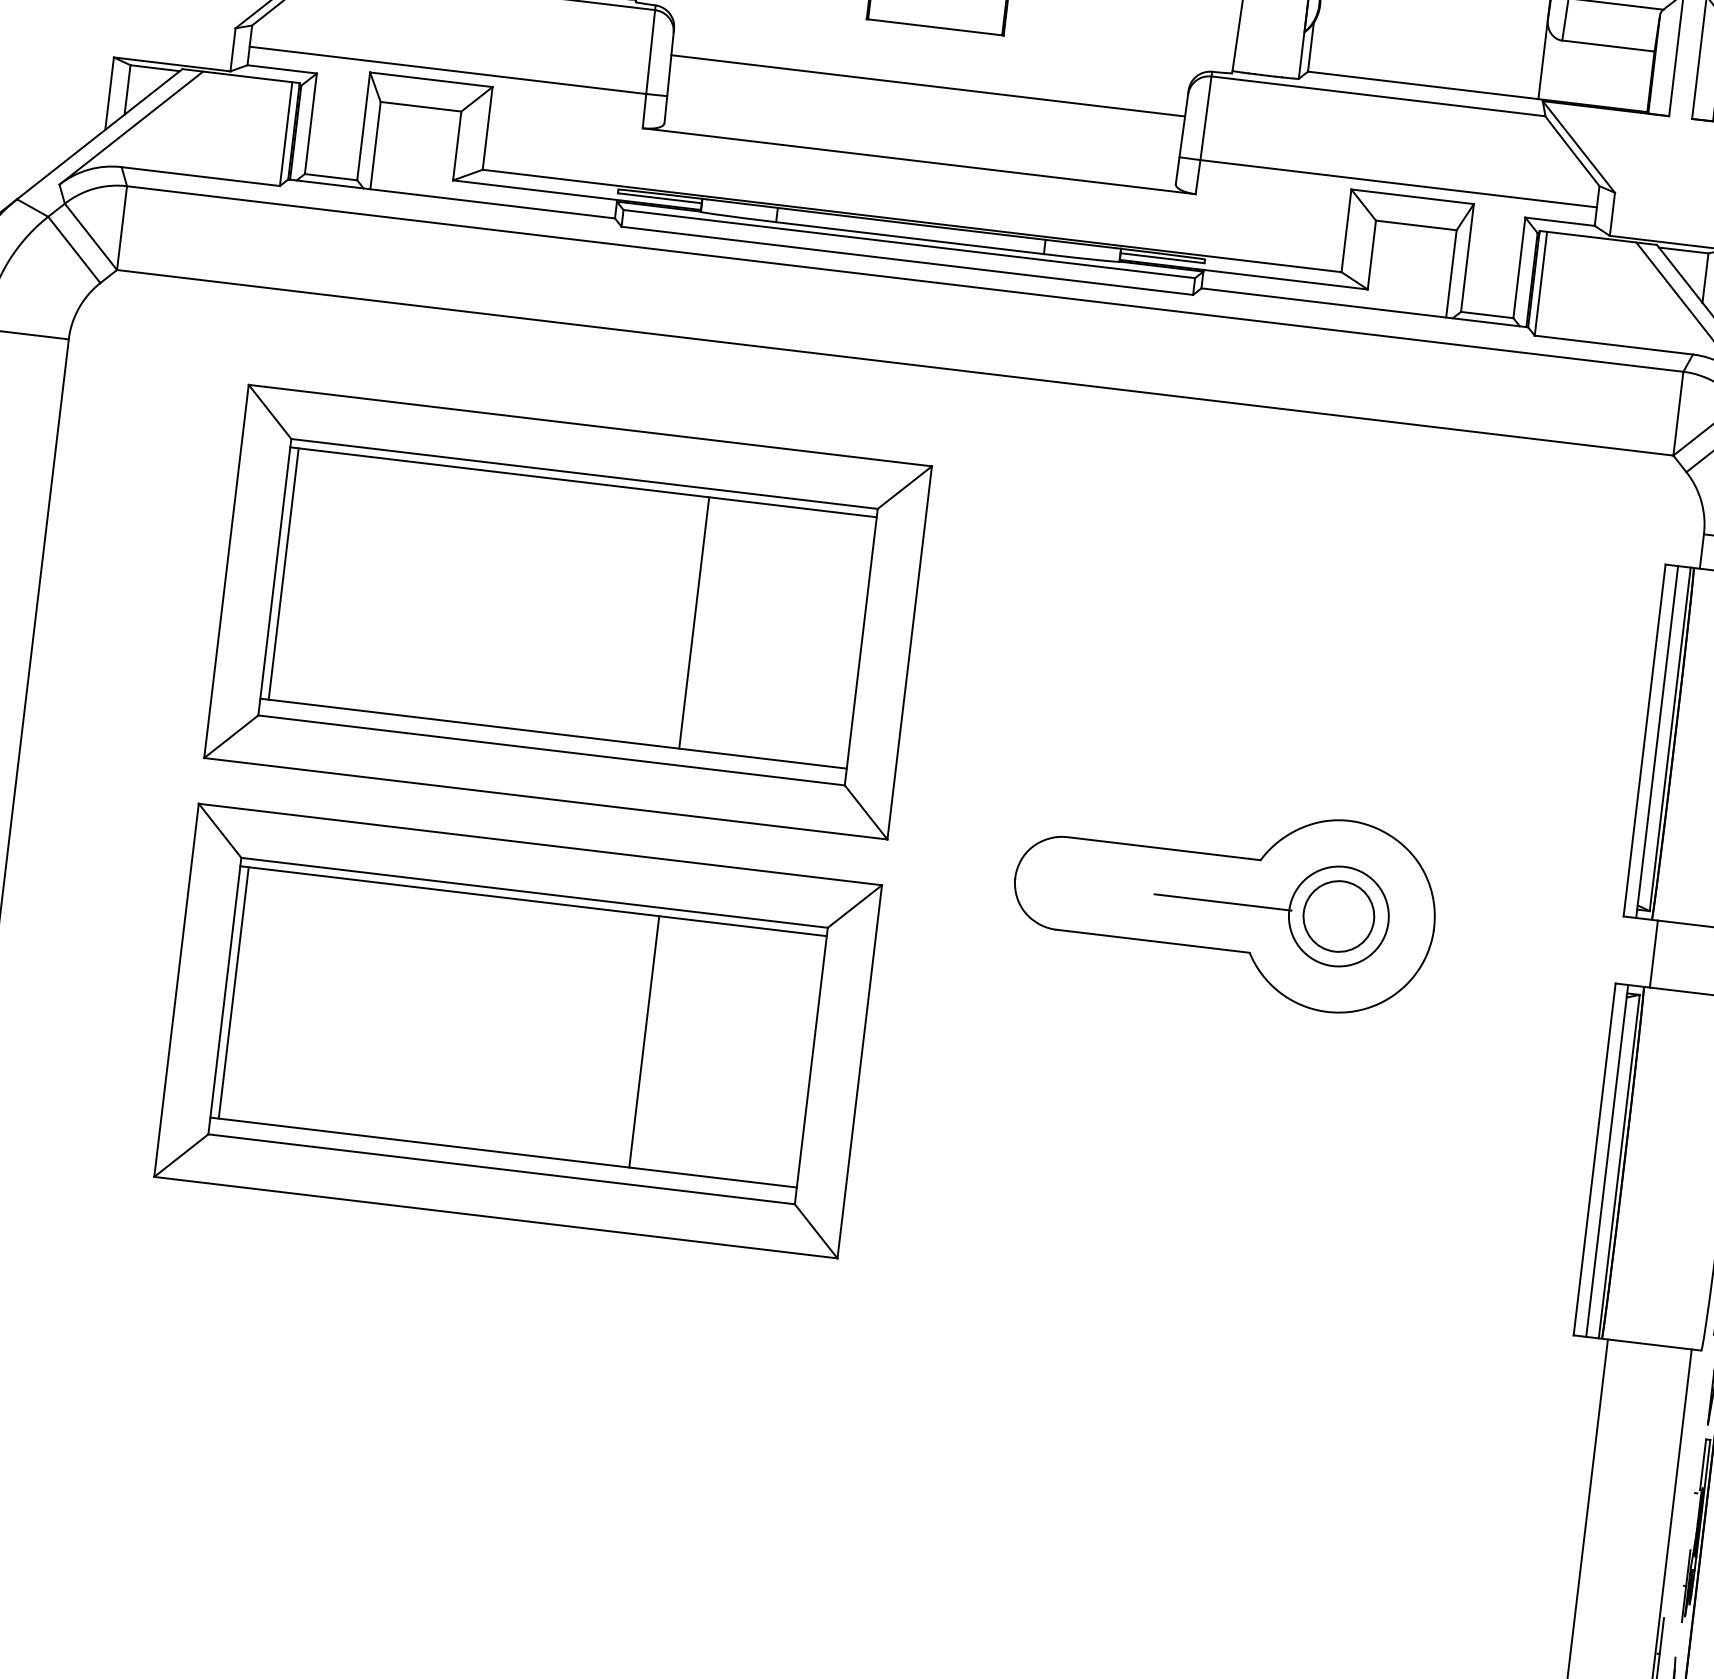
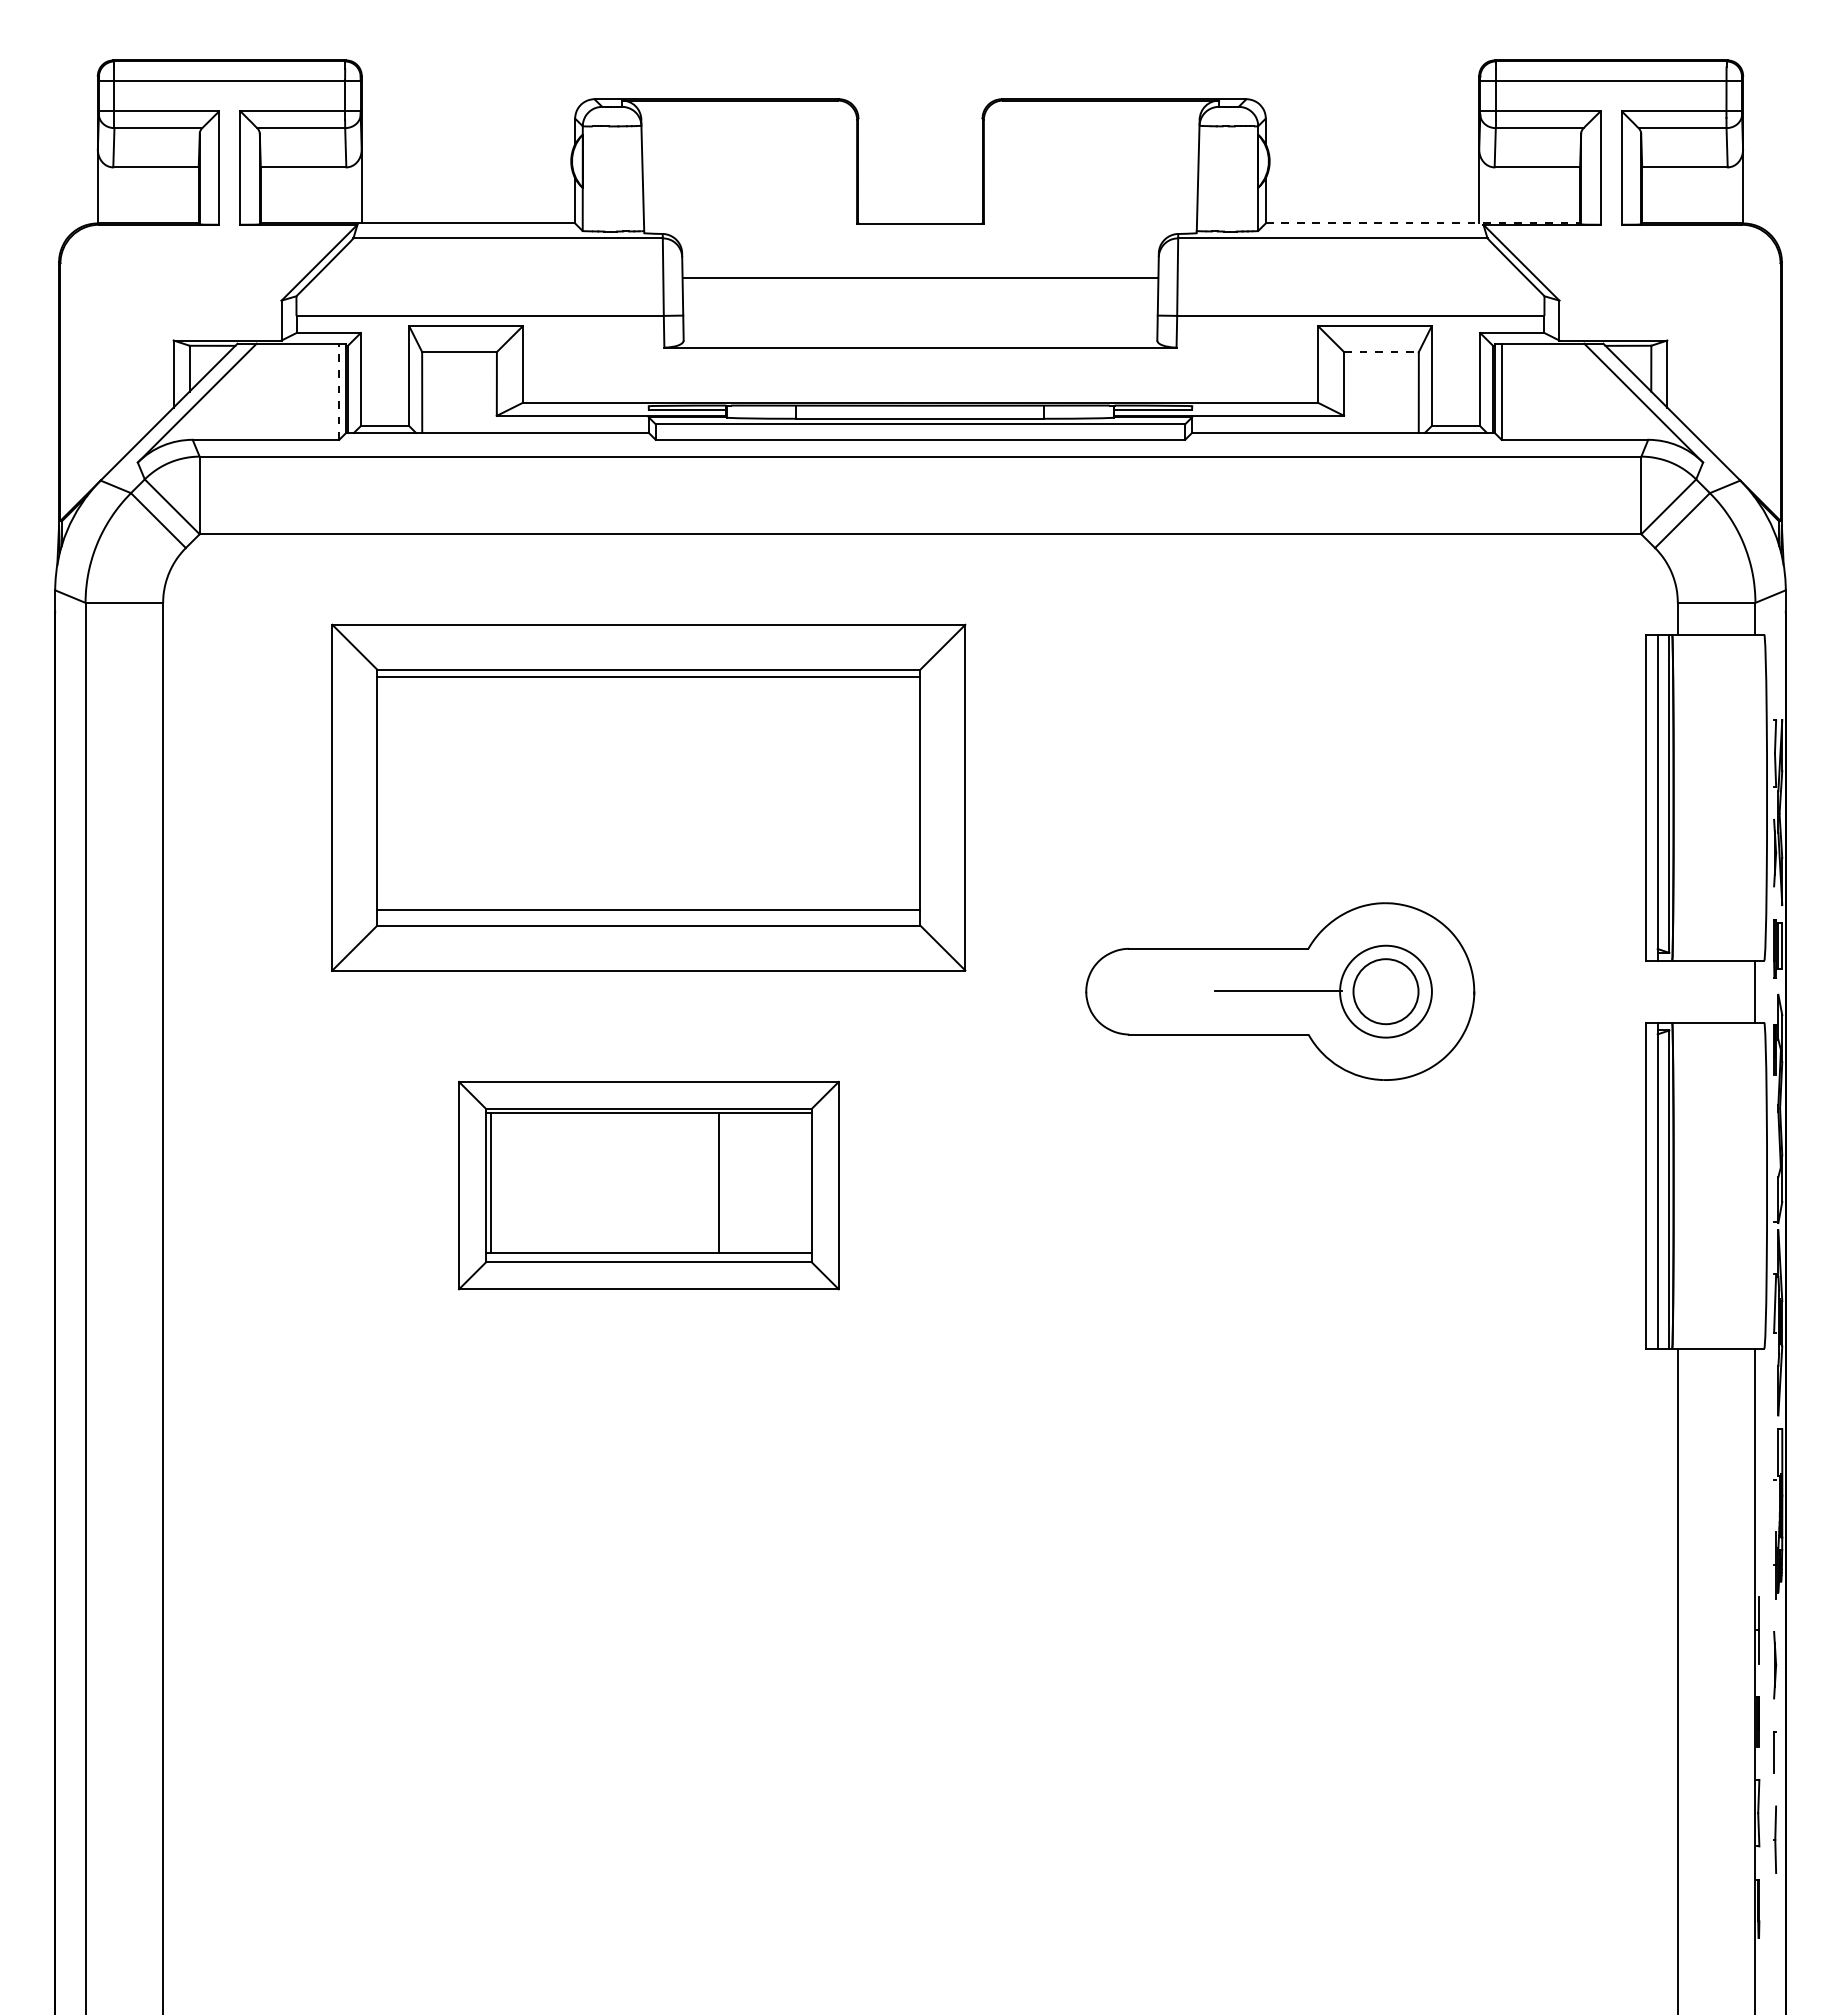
line: (1478, 92) -> (1423, 223), solid -> dashed
line: (286, 133) -> (339, 391), solid -> dashed
line: (1416, 225) -> (1381, 352), solid -> dashed
line: (284, 573) -> (385, 793), removed
line: (694, 622) -> (765, 793), removed
line: (1653, 953) -> (1677, 991), removed
part: (517, 1030) -> (648, 1185), size x0.6

